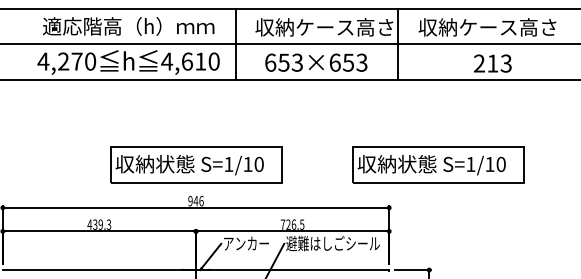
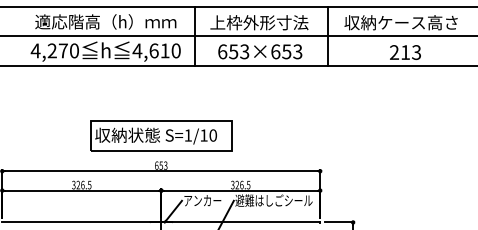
text: (324, 27) -> (266, 22), 収納ケース高さ -> 上枠外形寸法
part: (438, 164) -> (360, 135), removed
text: (195, 200) -> (160, 165), 946 -> 653
text: (99, 224) -> (81, 184), 439.3 -> 326.5
text: (282, 224) -> (232, 184), 726.5 -> 326.5

